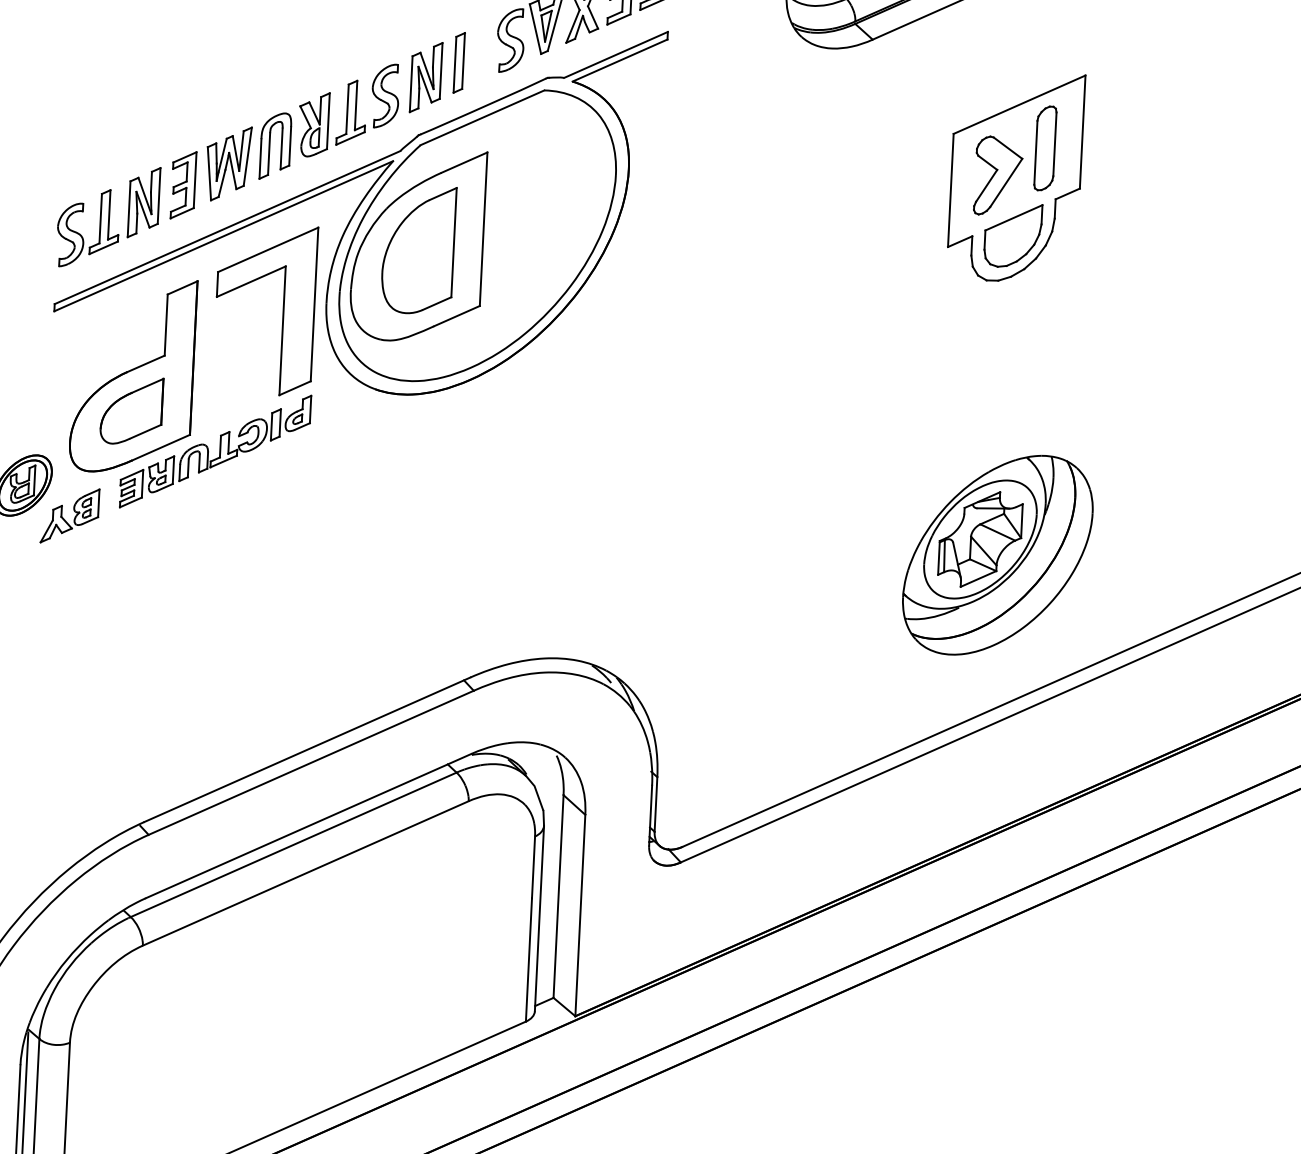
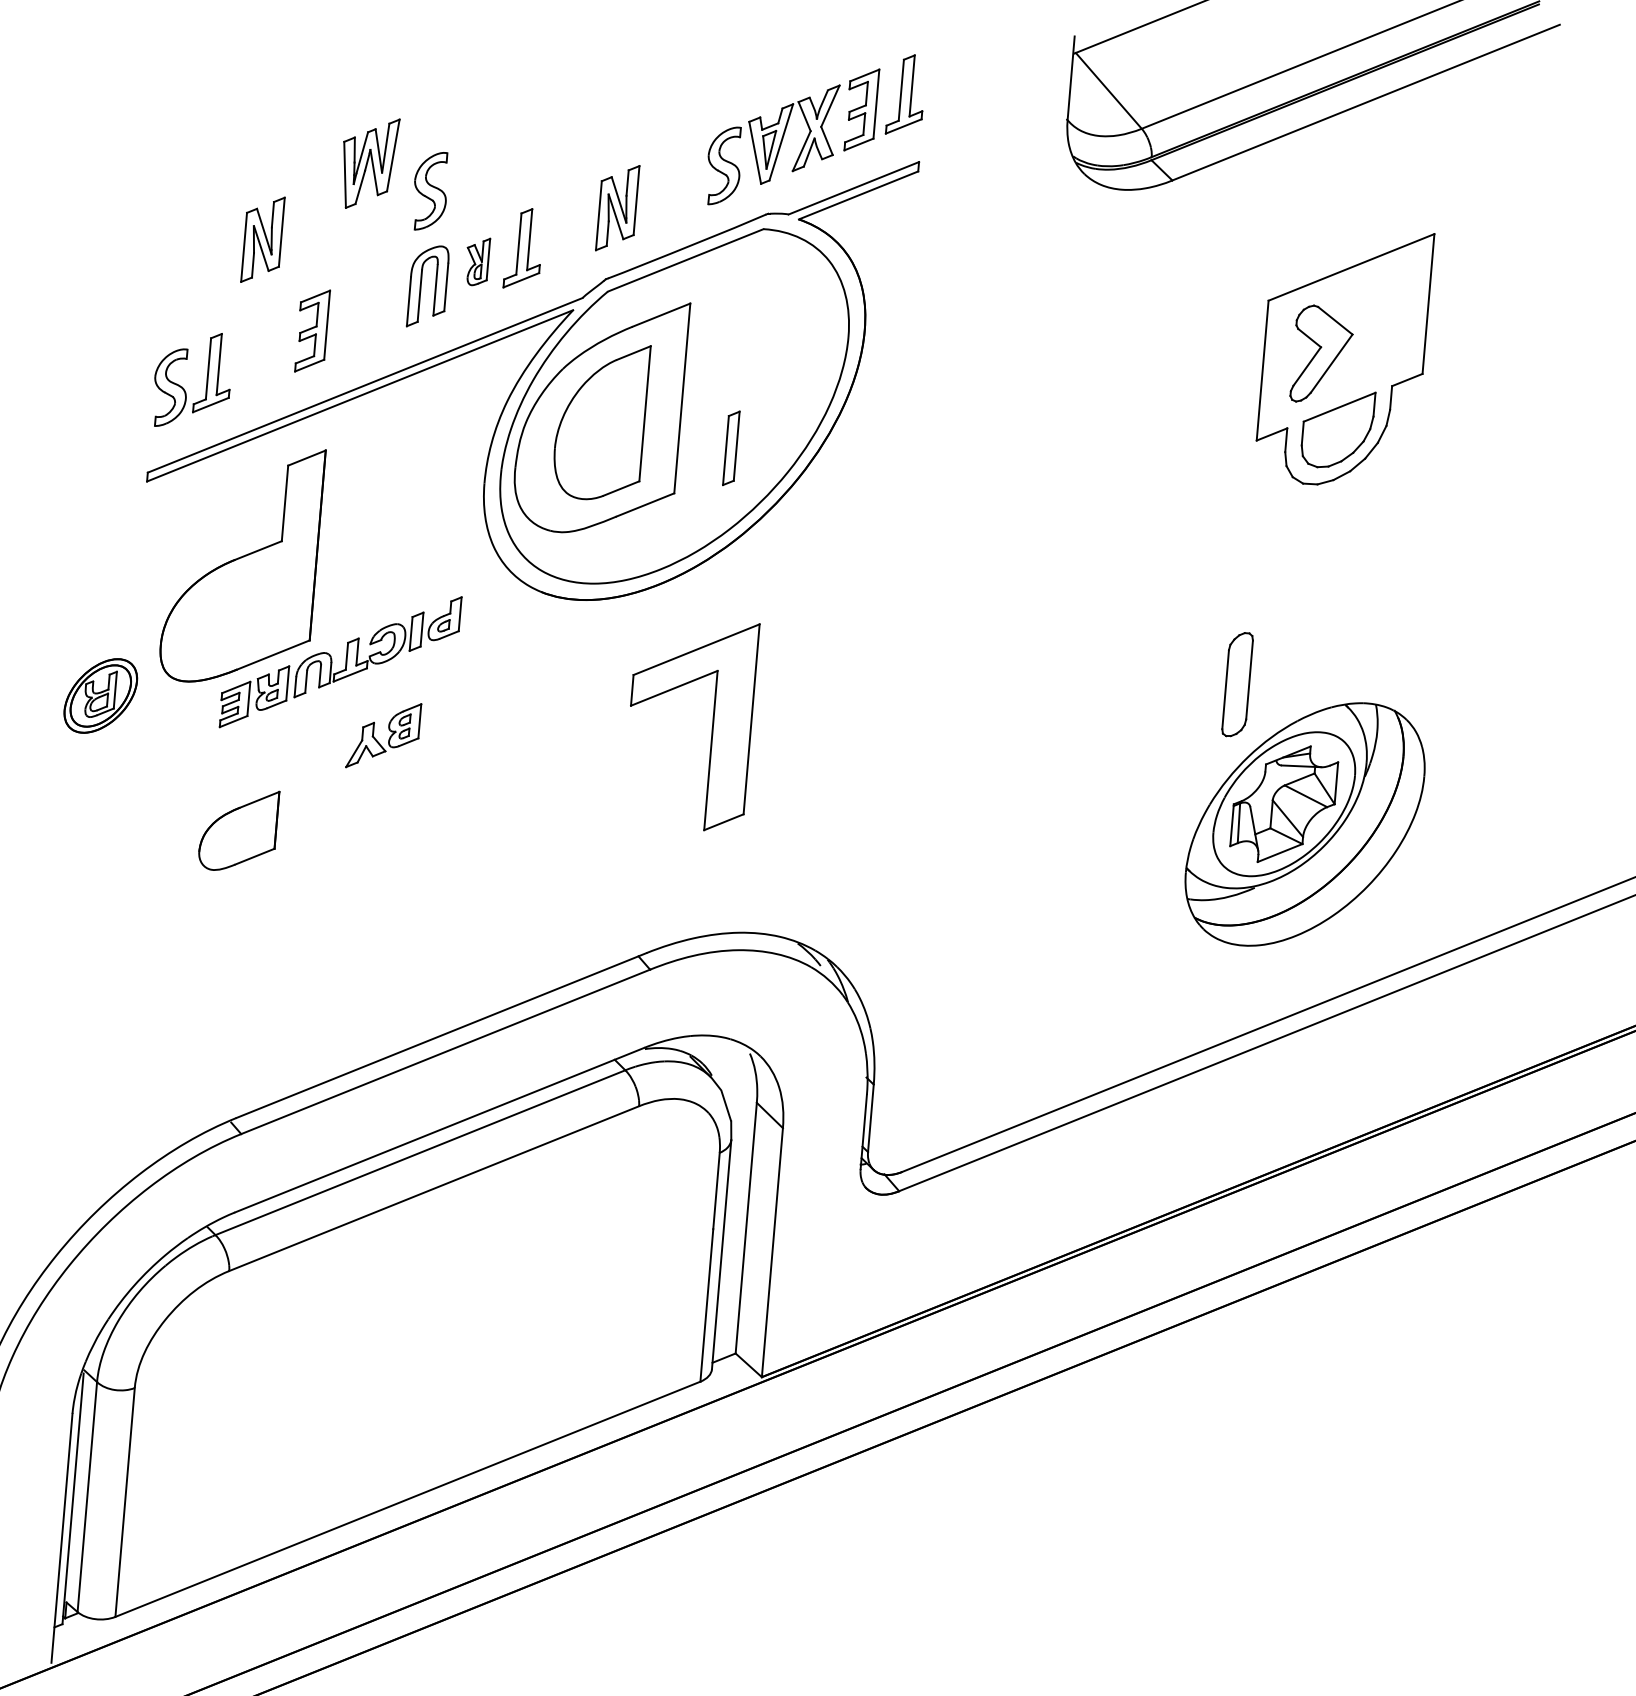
part: (459, 62) -> (731, 448), moved
part: (385, 96) -> (430, 191), moved
part: (315, 124) -> (478, 261), size x0.6
part: (1045, 148) -> (1237, 684), moved
part: (230, 163) -> (371, 163), moved
part: (143, 202) -> (262, 239), moved
part: (282, 313) -> (711, 728), moved
part: (132, 411) -> (239, 830), moved
part: (74, 517) -> (389, 737), moved

